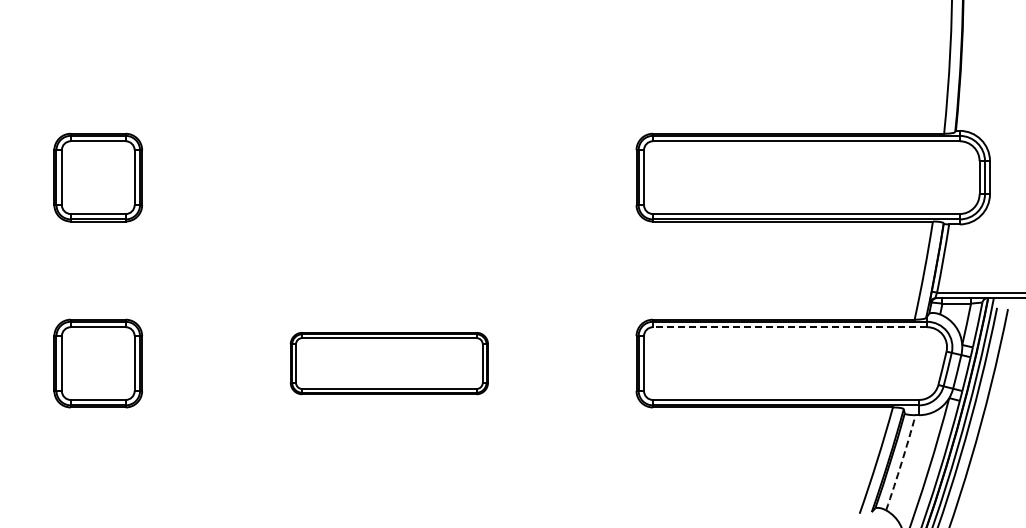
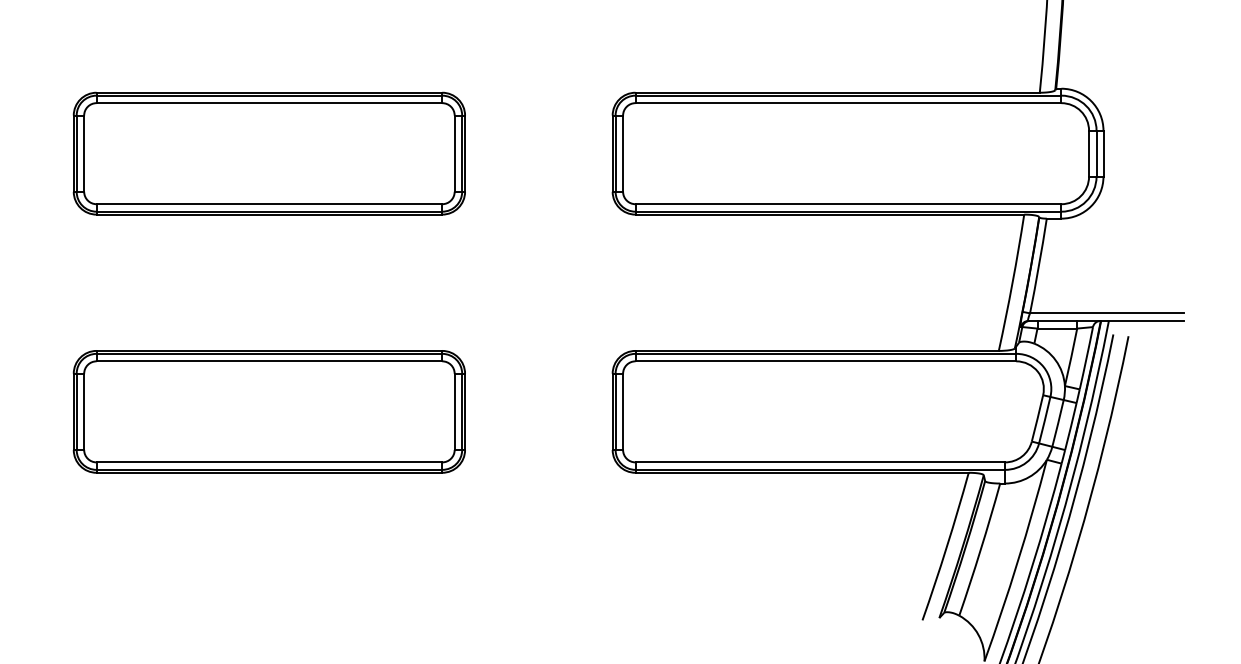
part: (389, 177) -> (269, 153), added
line: (789, 327) -> (825, 361), dashed -> solid
part: (389, 363) -> (269, 411), size x1.43
arc: (901, 463) -> (980, 550), dashed -> solid

